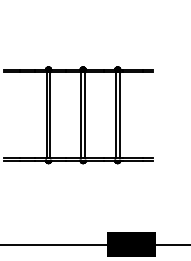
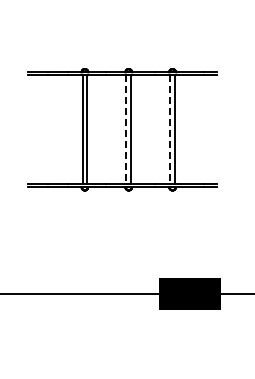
line: (81, 115) -> (126, 130), solid -> dashed
line: (116, 115) -> (170, 130), solid -> dashed

